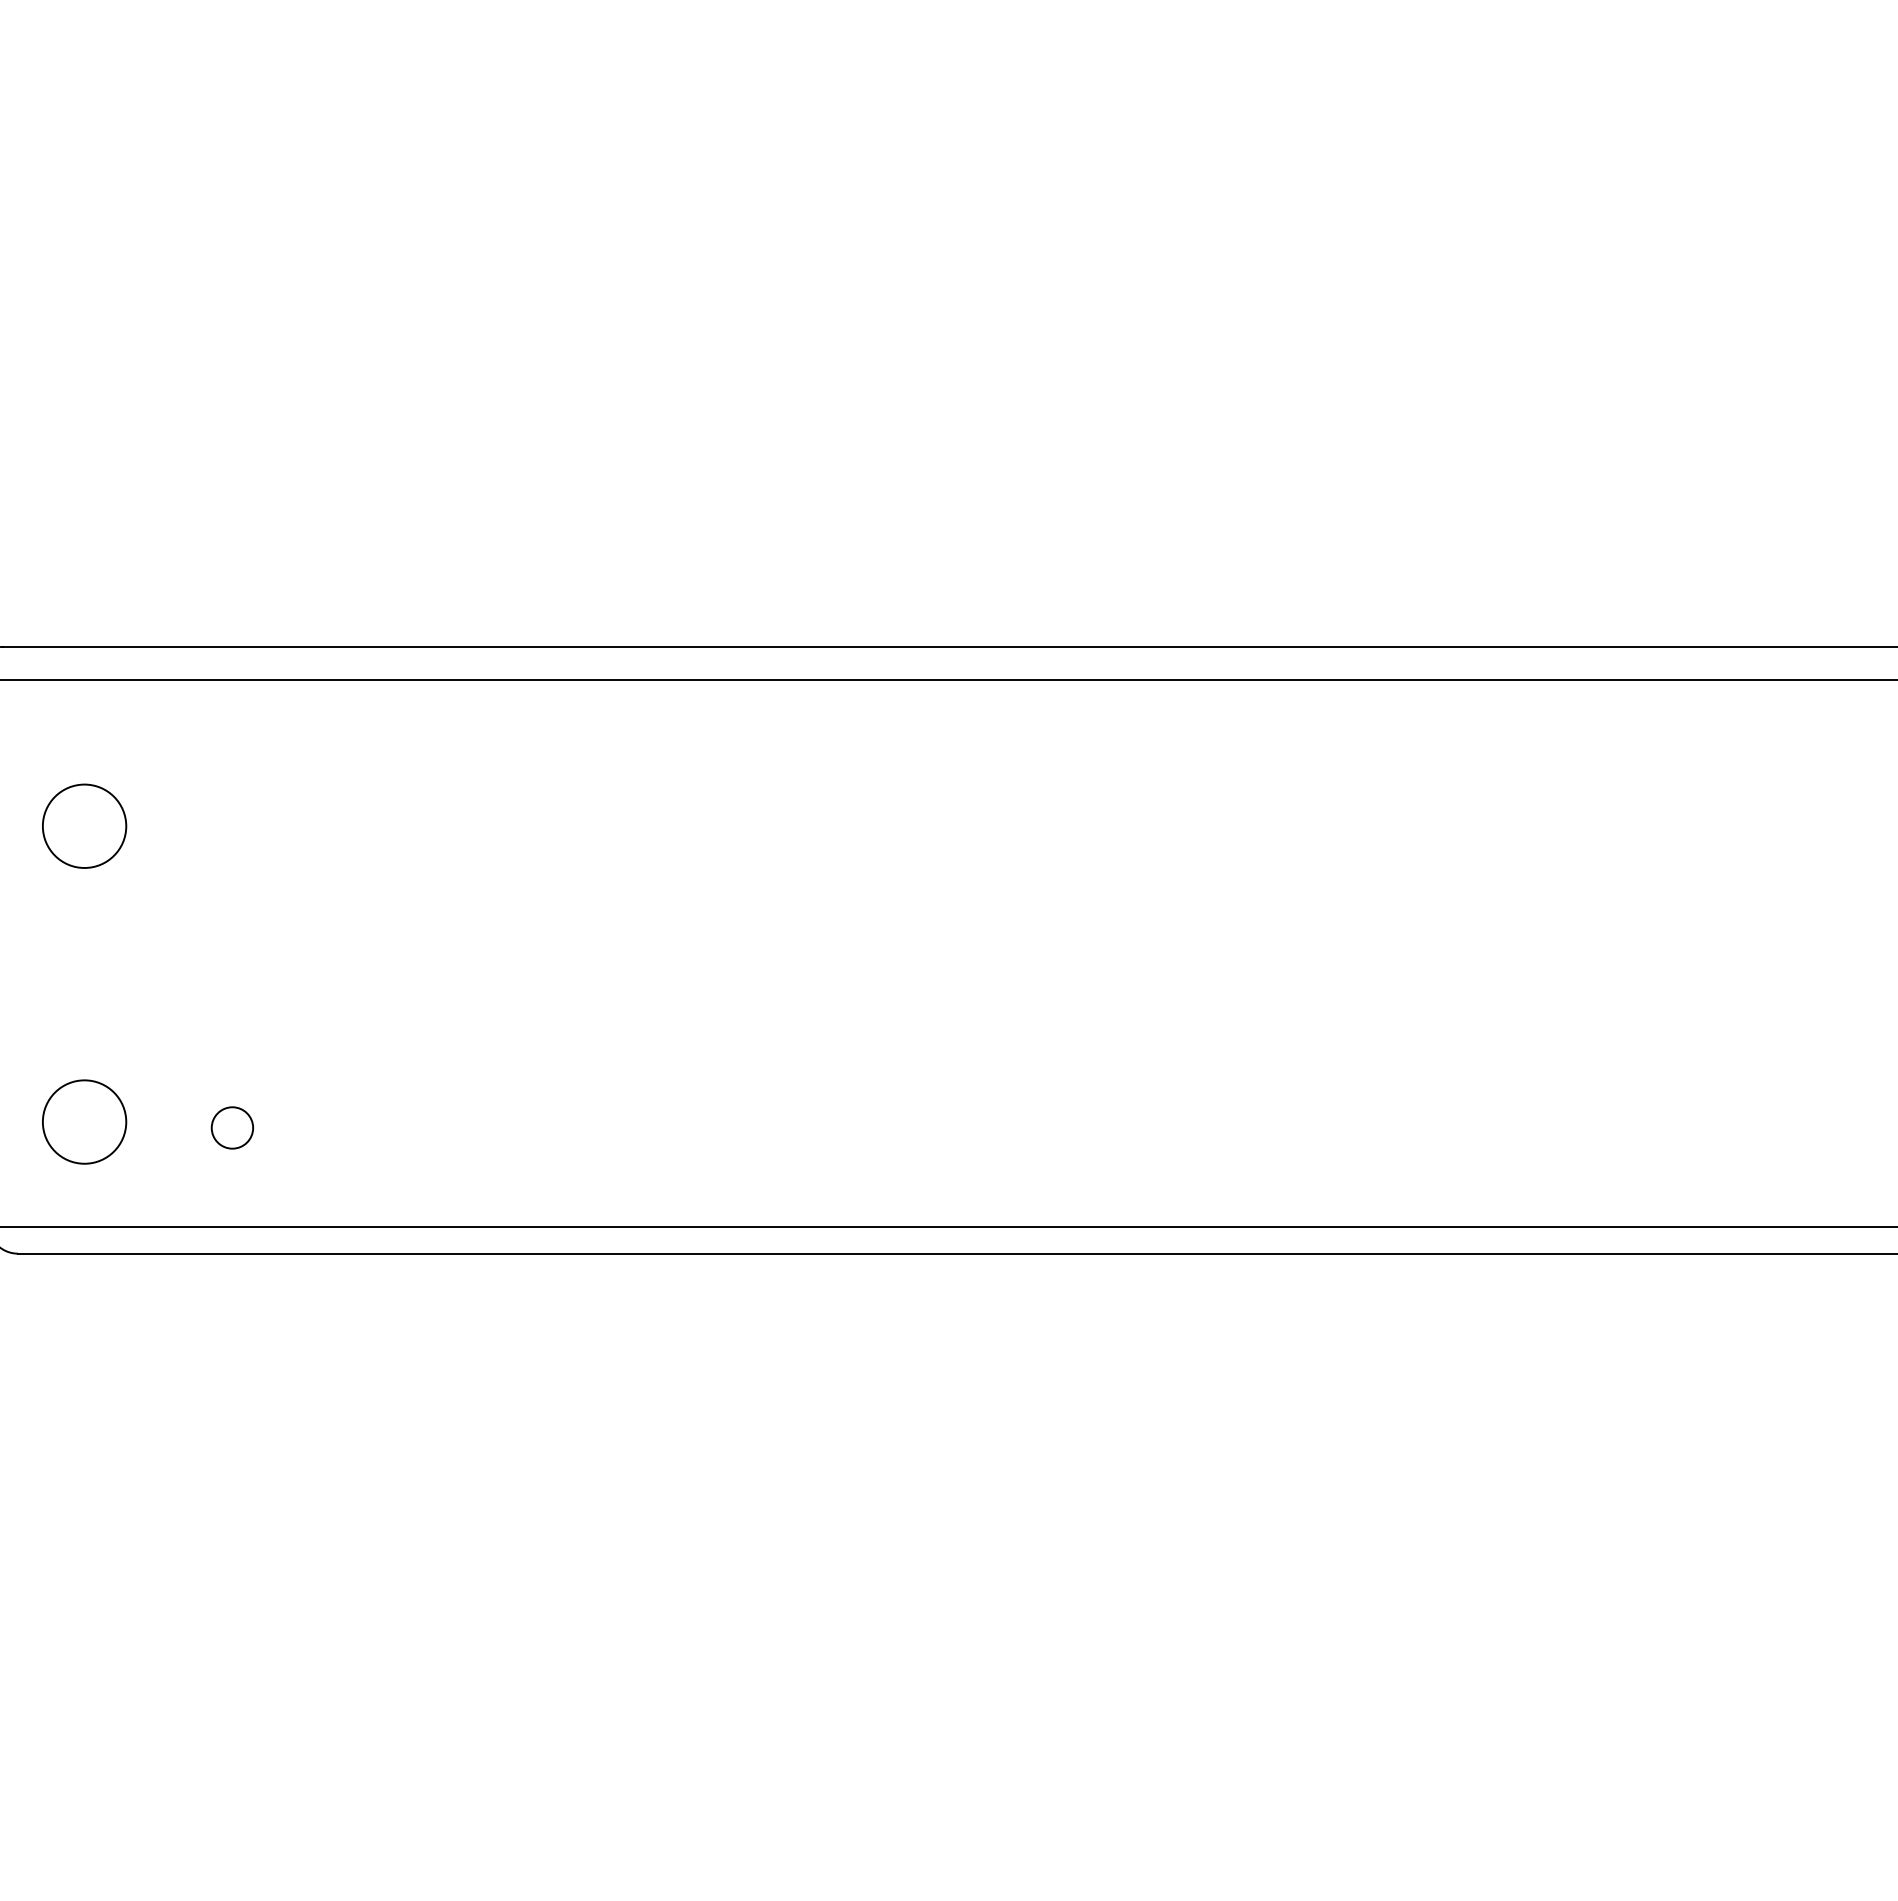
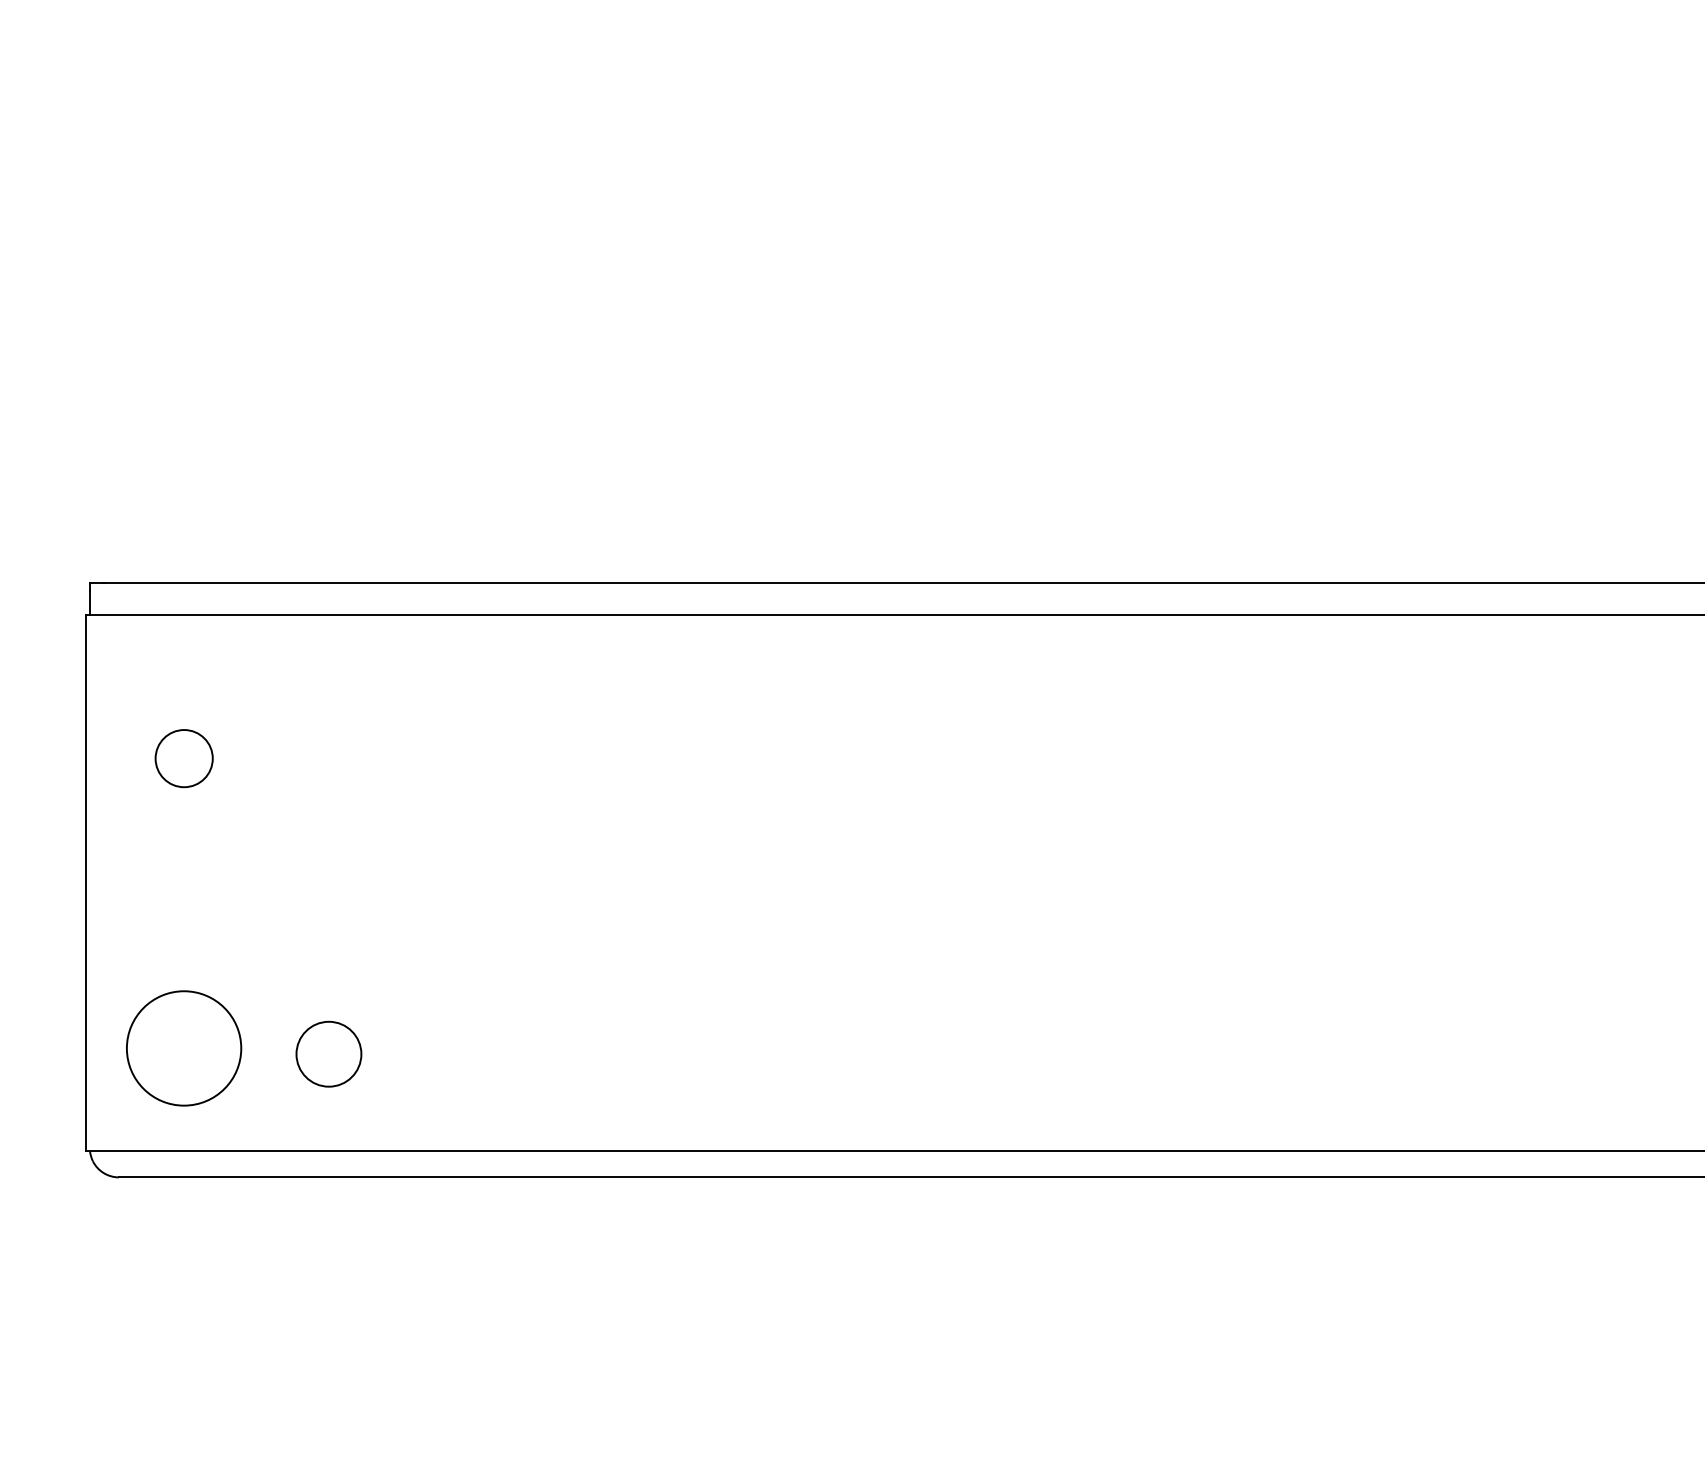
circle: (84, 825) -> (184, 757), size x0.7
circle: (84, 1121) -> (184, 1047), size x1.4
circle: (232, 1127) -> (328, 1053), size x1.6

